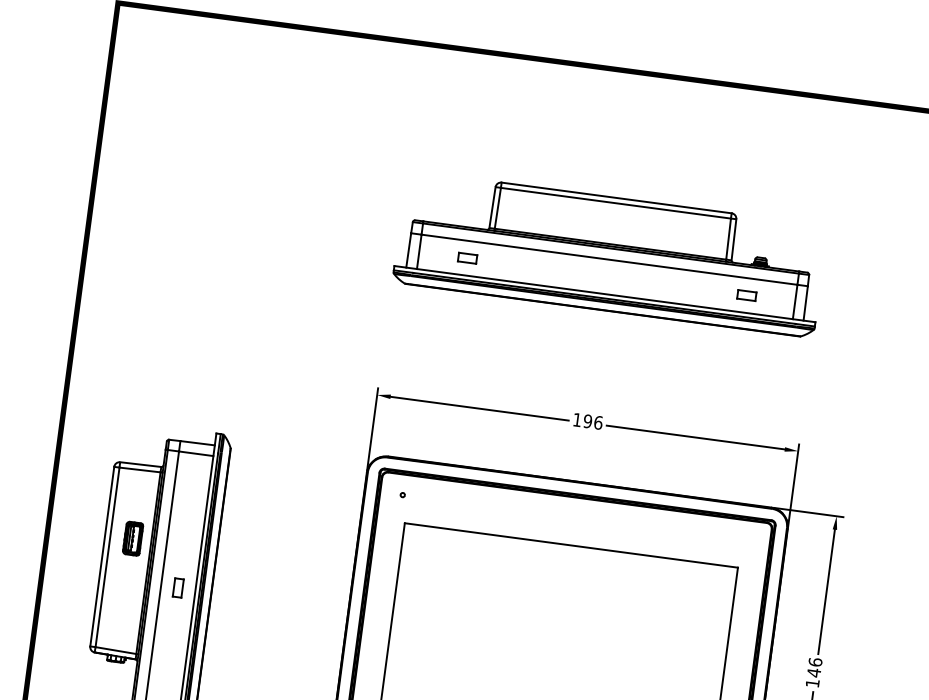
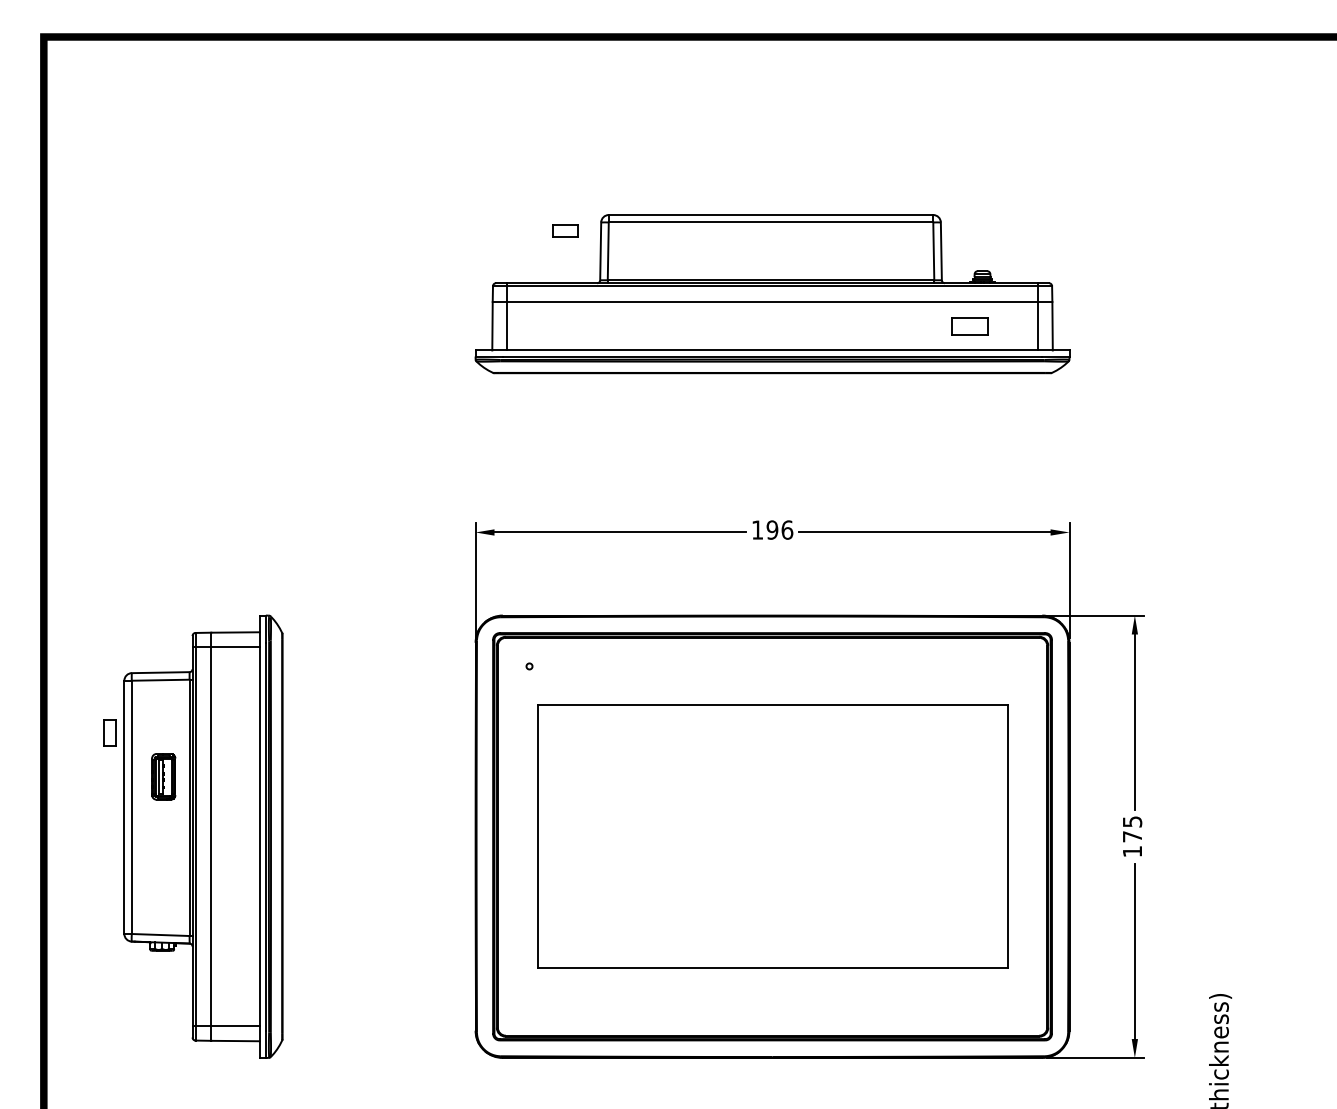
part: (467, 257) -> (565, 230), moved
part: (746, 295) -> (969, 325), size x1.4
part: (178, 587) -> (109, 732), moved
text: (814, 667) -> (1132, 829), 146 -> 175

